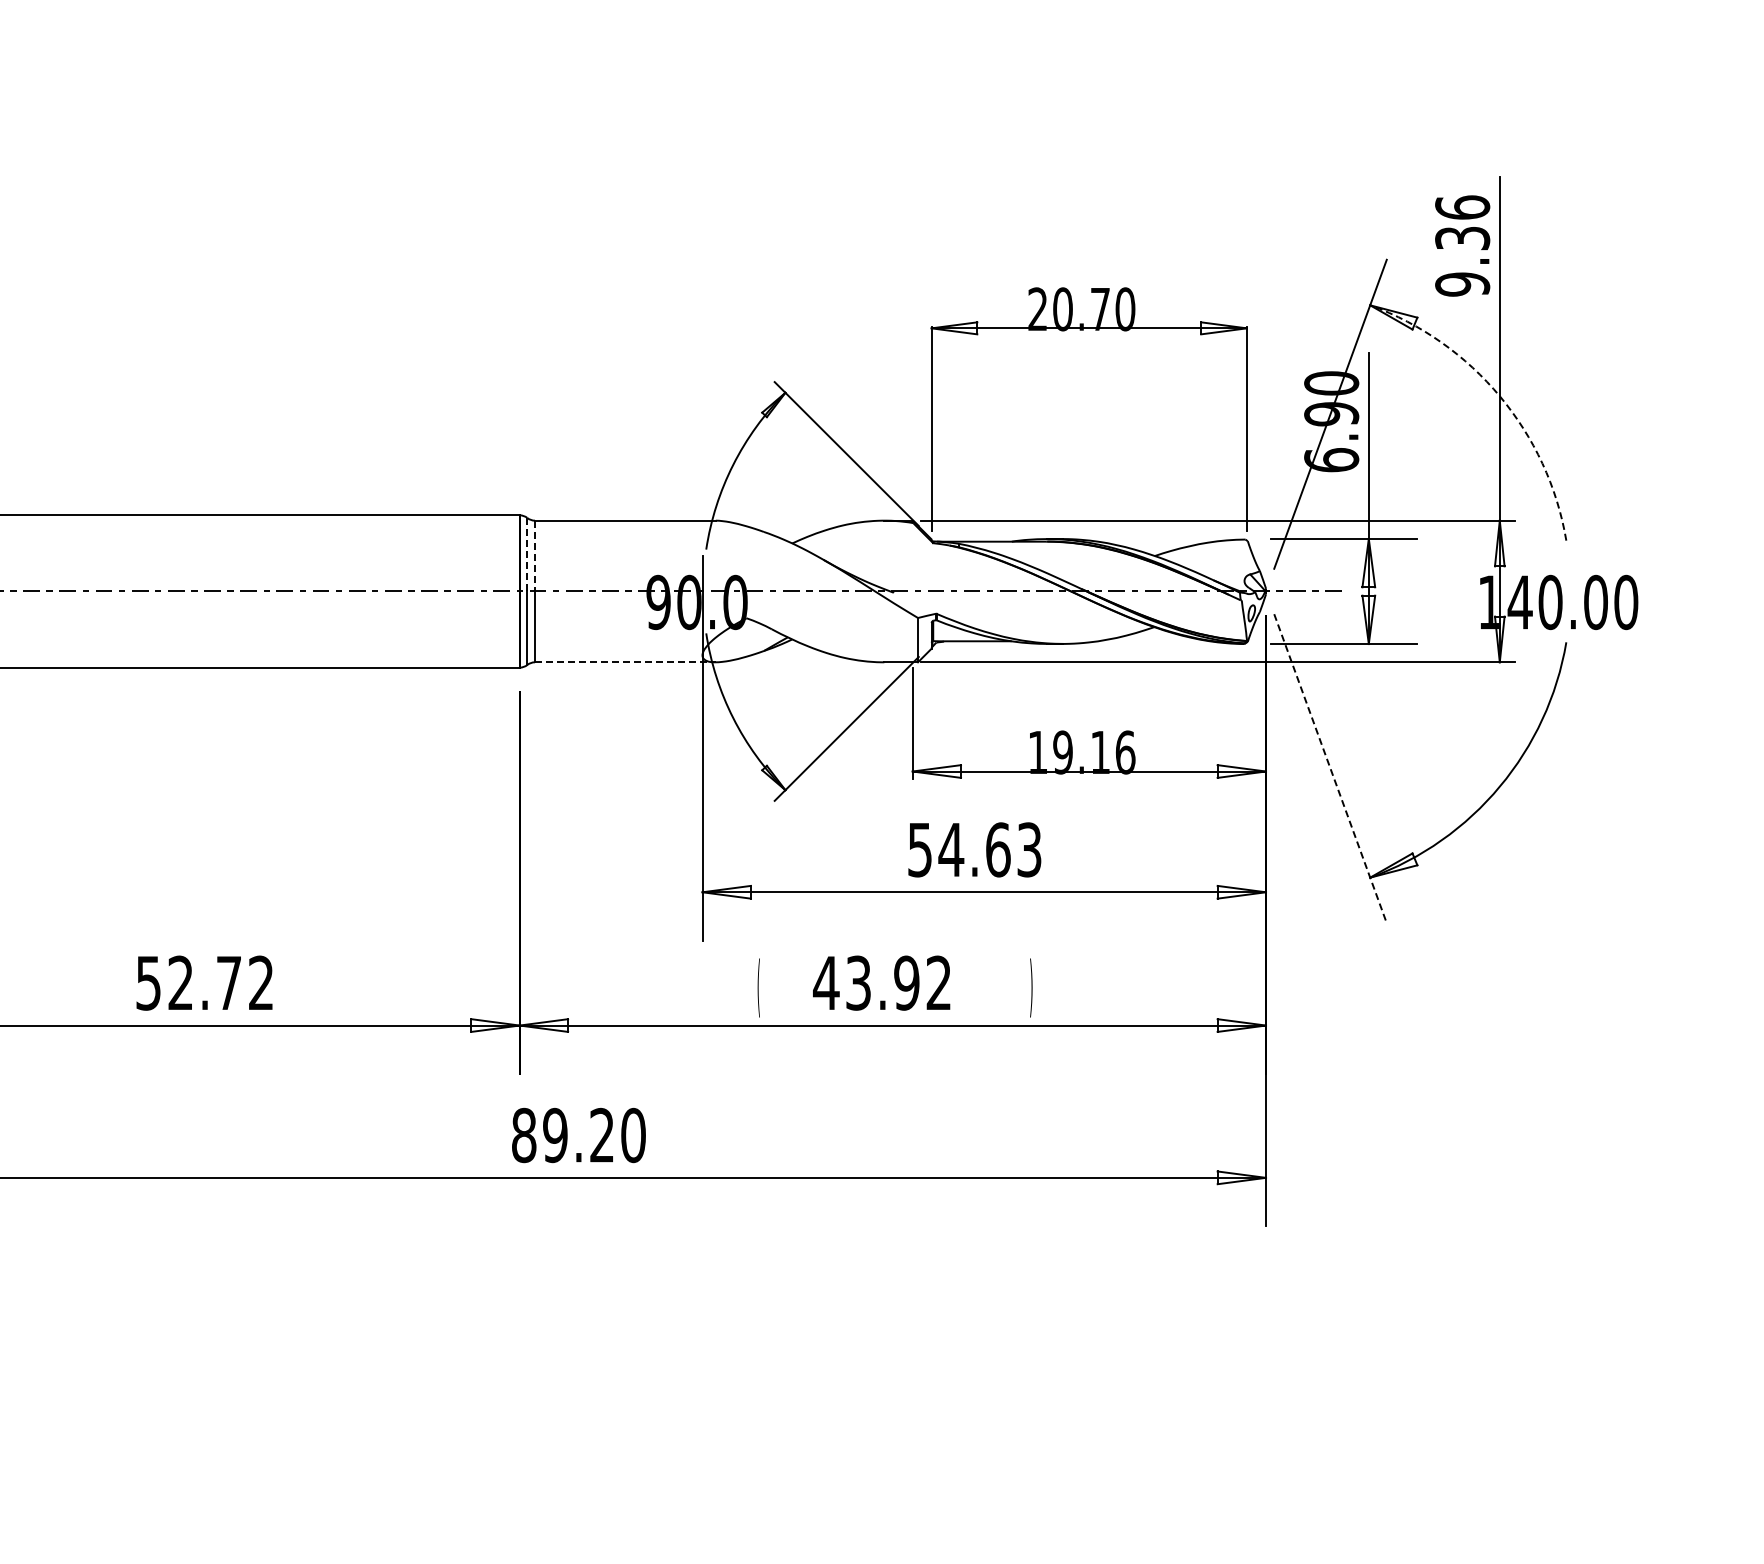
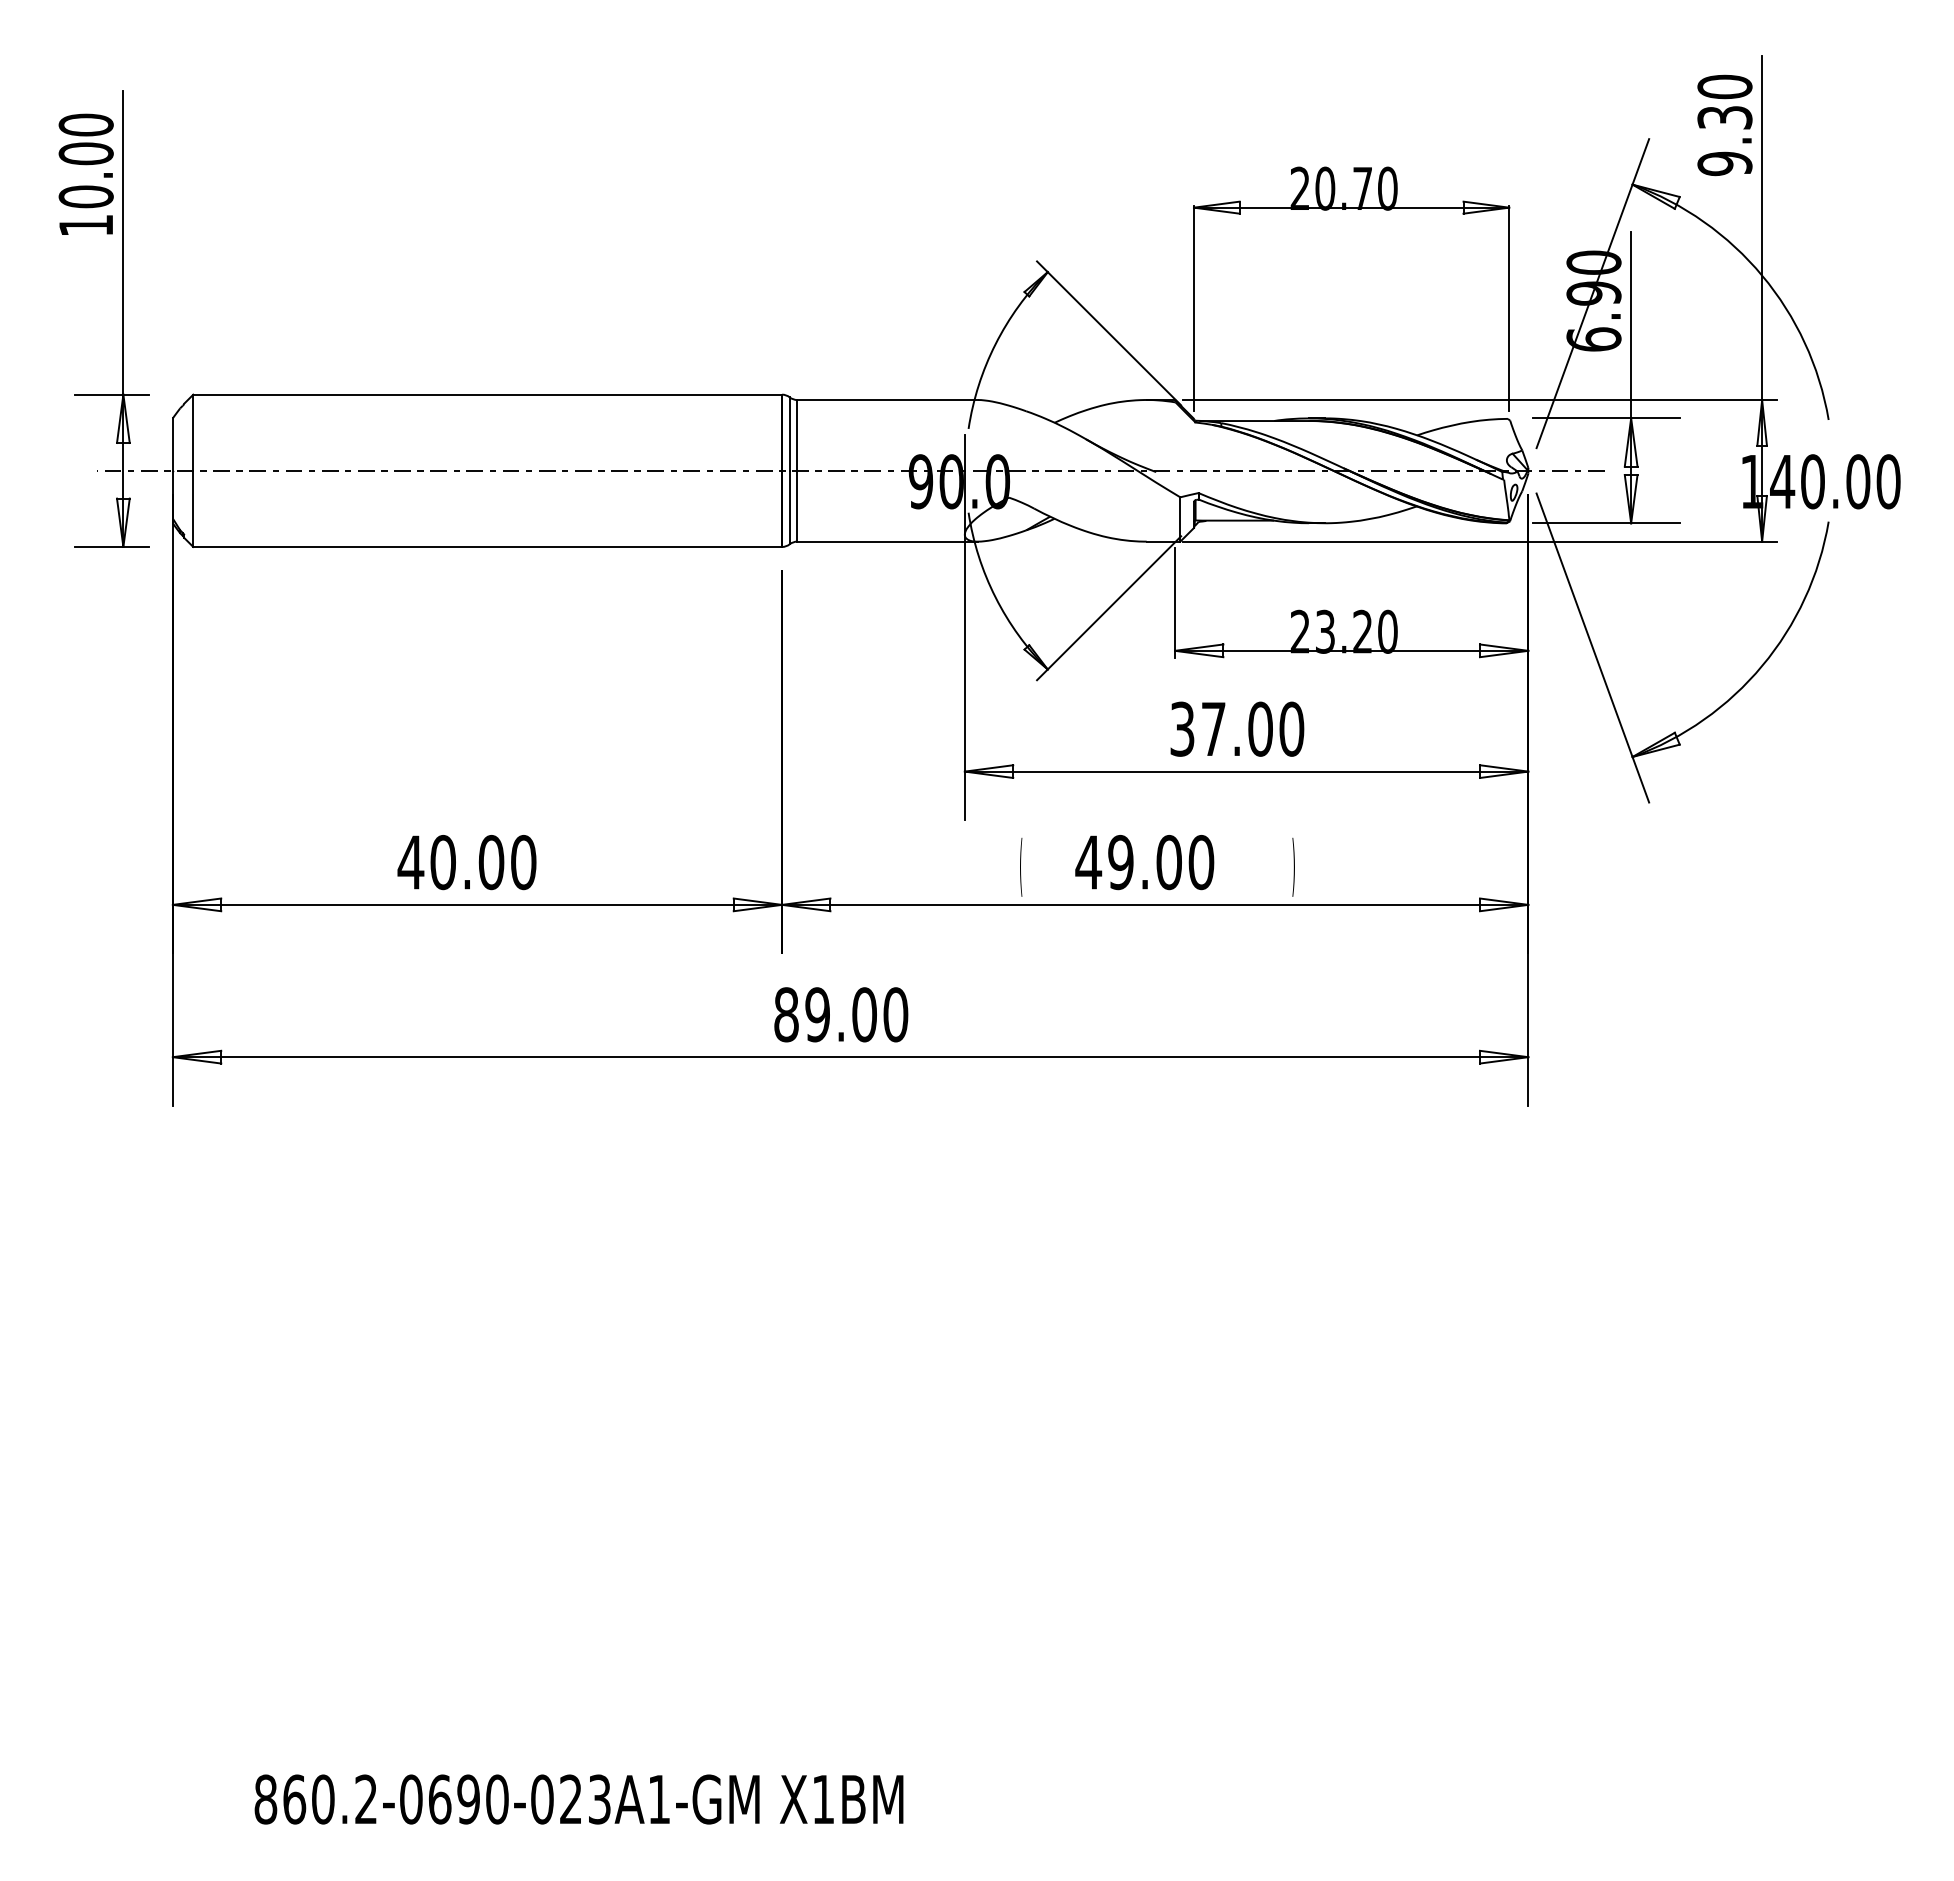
text: (1462, 207) -> (1724, 86), 9.36 -> 9.30
arc: (1500, 396) -> (1762, 275), dashed -> solid
line: (527, 555) -> (789, 434), dashed -> solid
line: (535, 556) -> (797, 435), dashed -> solid
line: (626, 662) -> (888, 541), dashed -> solid
text: (1081, 752) -> (1343, 631), 19.16 -> 23.20
line: (1331, 769) -> (1593, 648), dashed -> solid
text: (975, 849) -> (1237, 728), 54.63 -> 37.00
text: (204, 983) -> (466, 862), 52.72 -> 40.00
text: (899, 983) -> (1161, 862), 43.92 -> 49.00
text: (602, 1135) -> (864, 1014), 89.20 -> 89.00

